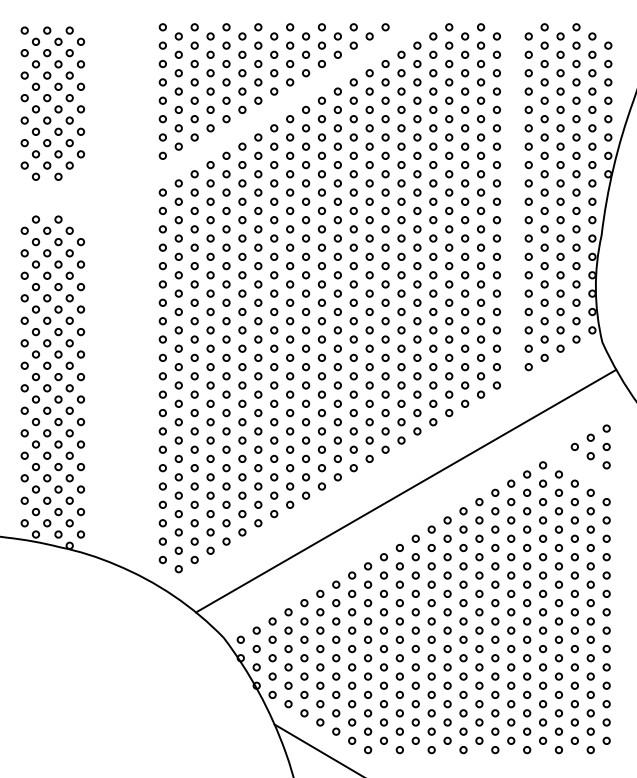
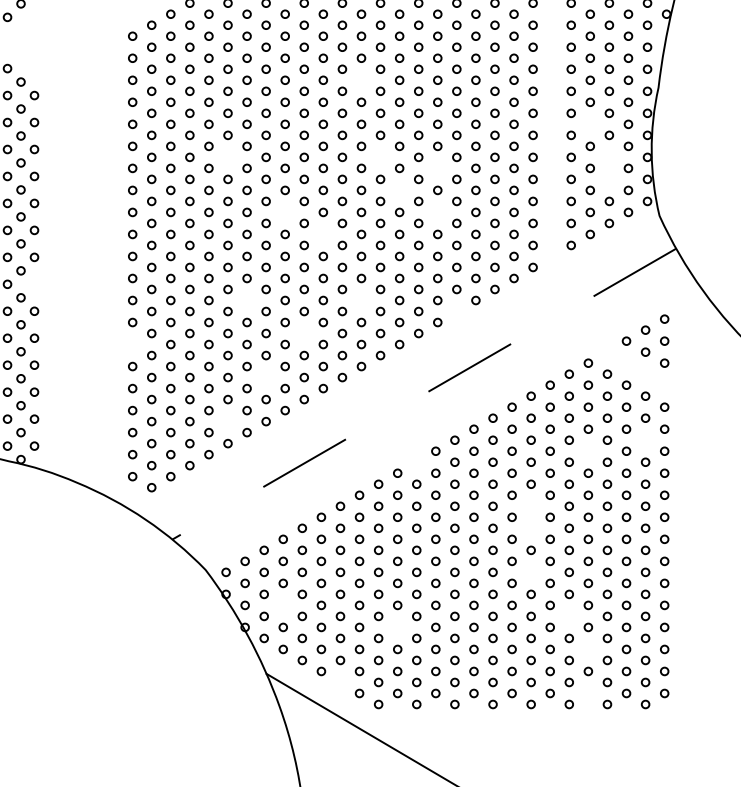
circle: (353, 229) -> (361, 80), removed
circle: (544, 266) -> (590, 124), removed
circle: (242, 293) -> (228, 157), removed
circle: (369, 293) -> (380, 157), removed
circle: (560, 293) -> (609, 157), removed
circle: (417, 302) -> (437, 168), removed
circle: (560, 312) -> (609, 179), removed
circle: (385, 321) -> (399, 190), removed
circle: (290, 339) -> (285, 212), removed
circle: (417, 339) -> (437, 212), removed
circle: (321, 357) -> (322, 233), removed
circle: (80, 399) -> (33, 284), removed
circle: (258, 413) -> (247, 301), removed
circle: (353, 413) -> (361, 301), removed
circle: (433, 422) -> (457, 311), removed
circle: (306, 440) -> (304, 333), removed
circle: (162, 449) -> (132, 344), removed
circle: (274, 477) -> (266, 377), removed
line: (406, 491) -> (424, 394), solid -> dashed
circle: (242, 514) -> (228, 422), removed
circle: (590, 529) -> (645, 440), removed
circle: (543, 538) -> (588, 450), removed
circle: (399, 548) -> (416, 462), removed
circle: (495, 584) -> (531, 506), removed
circle: (495, 603) -> (531, 528), removed
circle: (495, 639) -> (531, 571), removed
circle: (288, 667) -> (283, 605), removed
circle: (527, 676) -> (569, 616), removed
circle: (383, 685) -> (397, 627), removed
circle: (543, 704) -> (588, 649), removed
circle: (336, 731) -> (340, 682), removed
circle: (543, 740) -> (588, 693), removed

